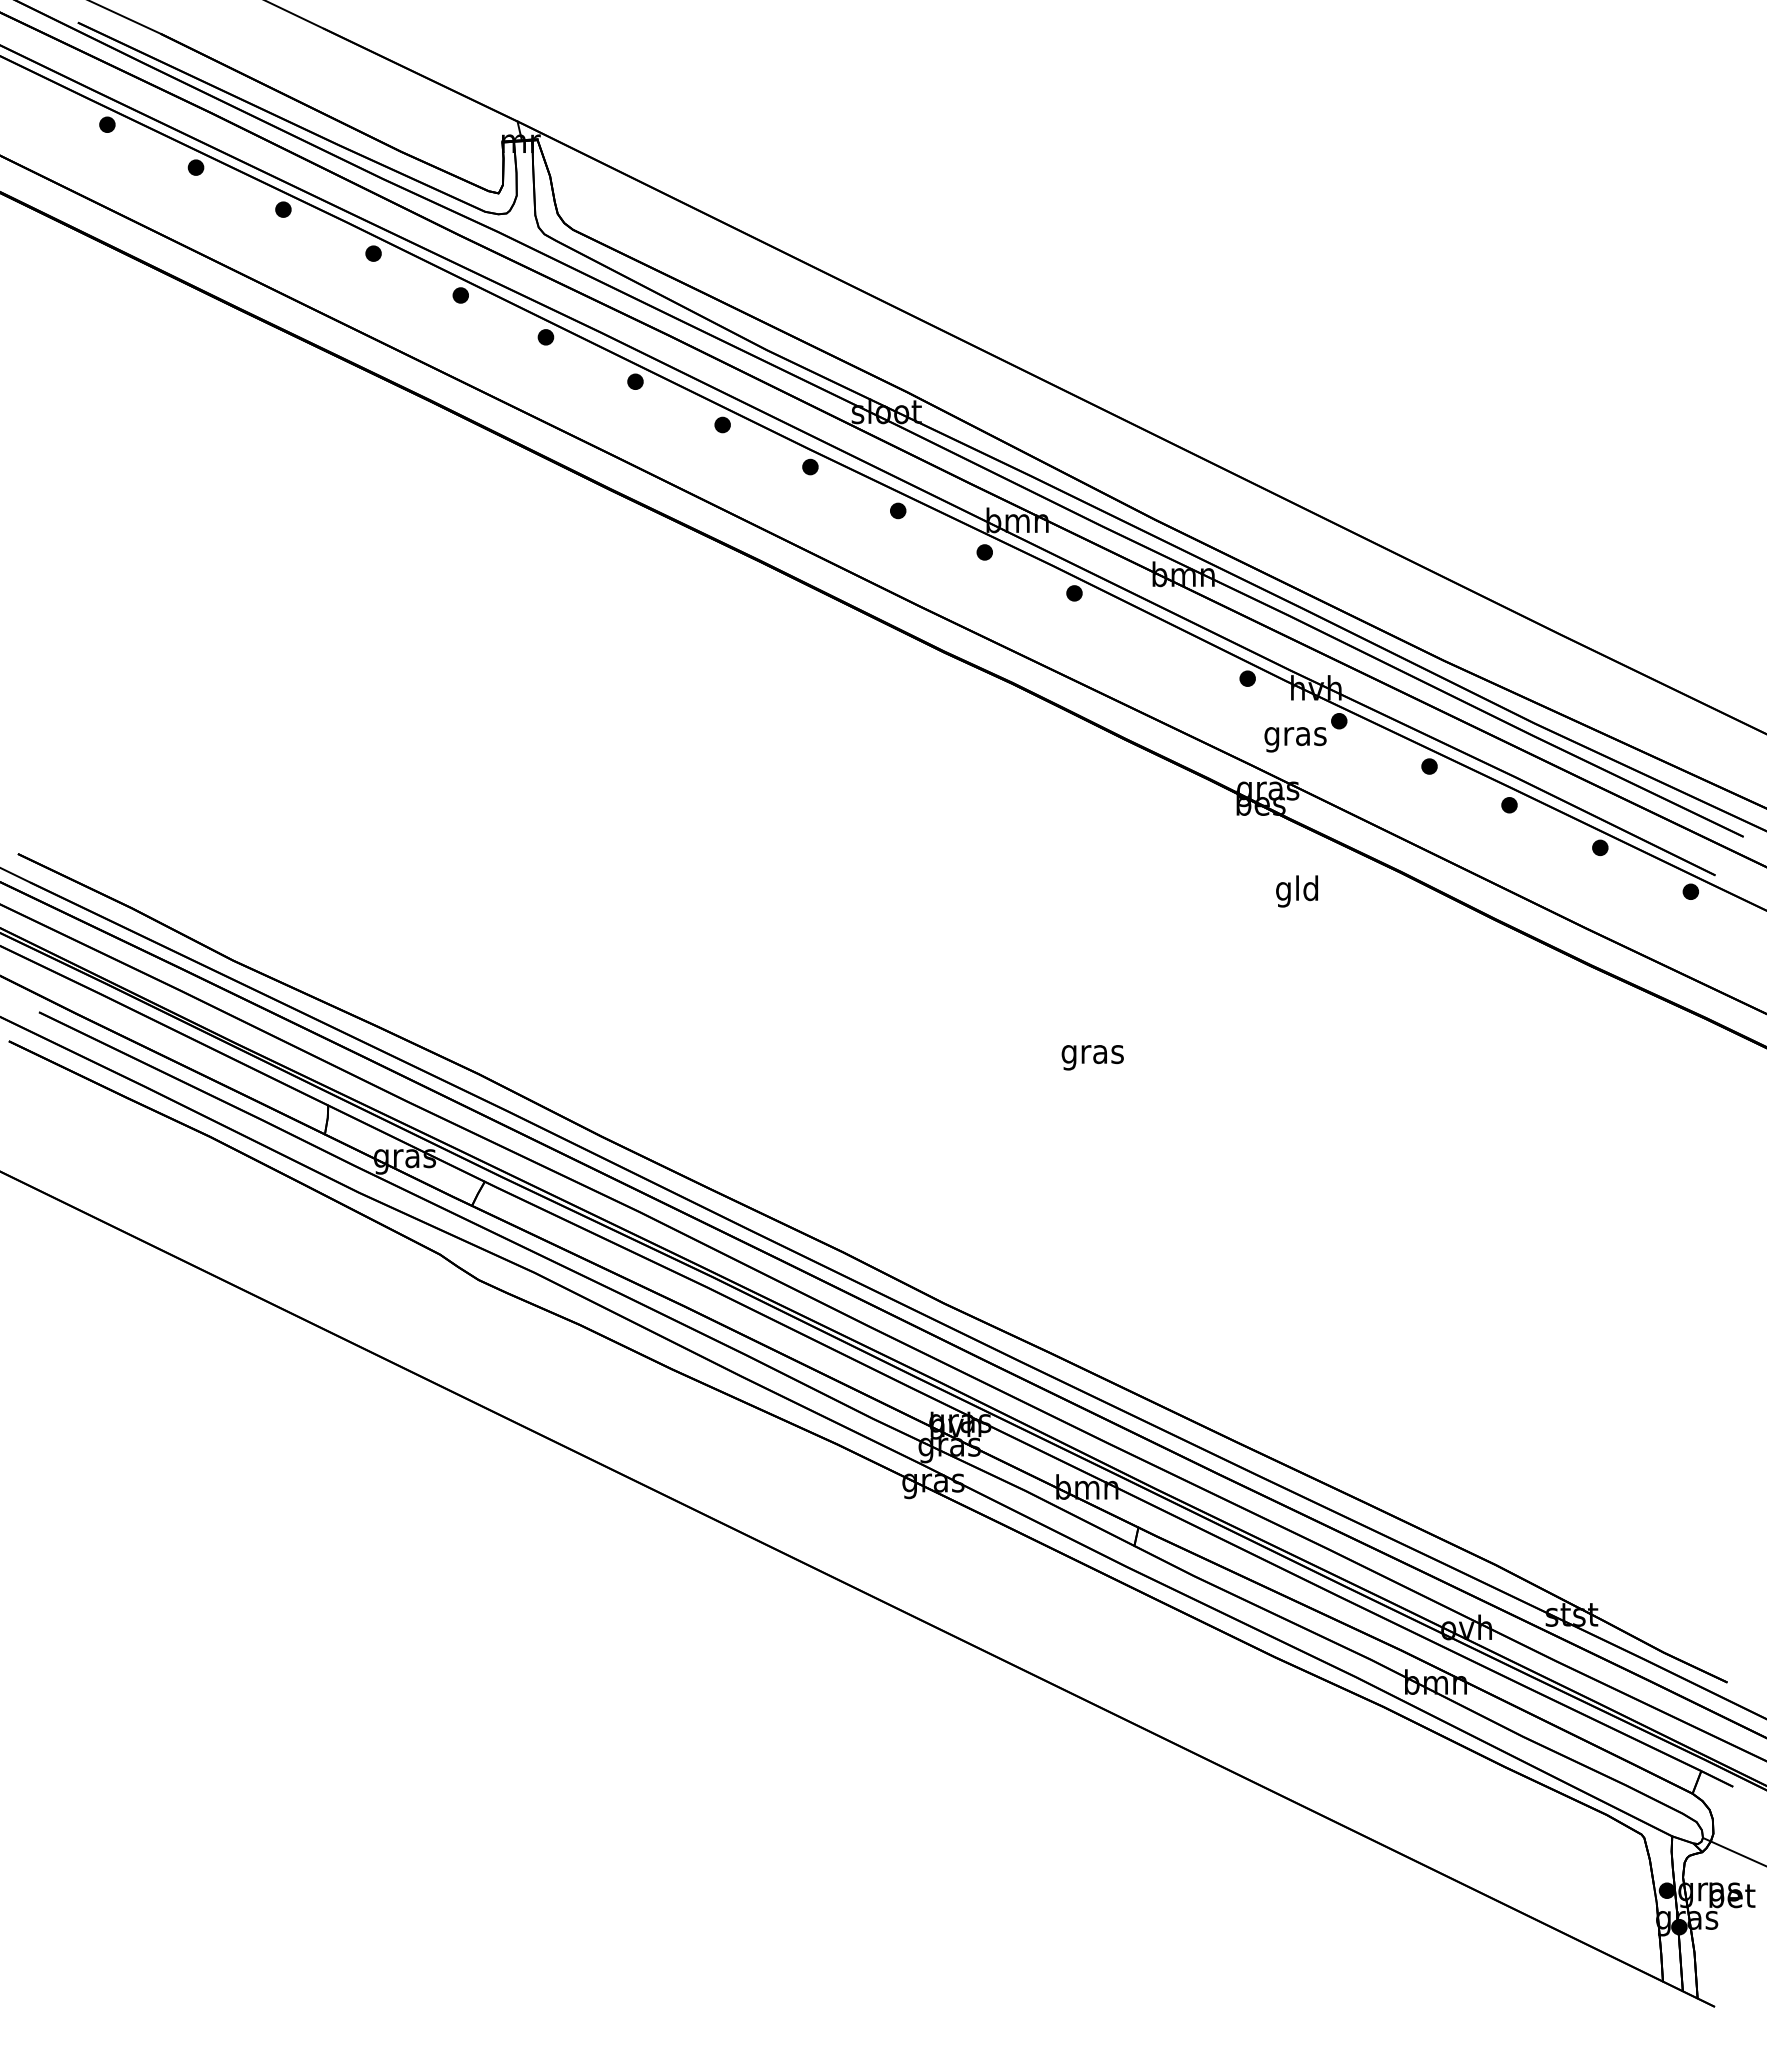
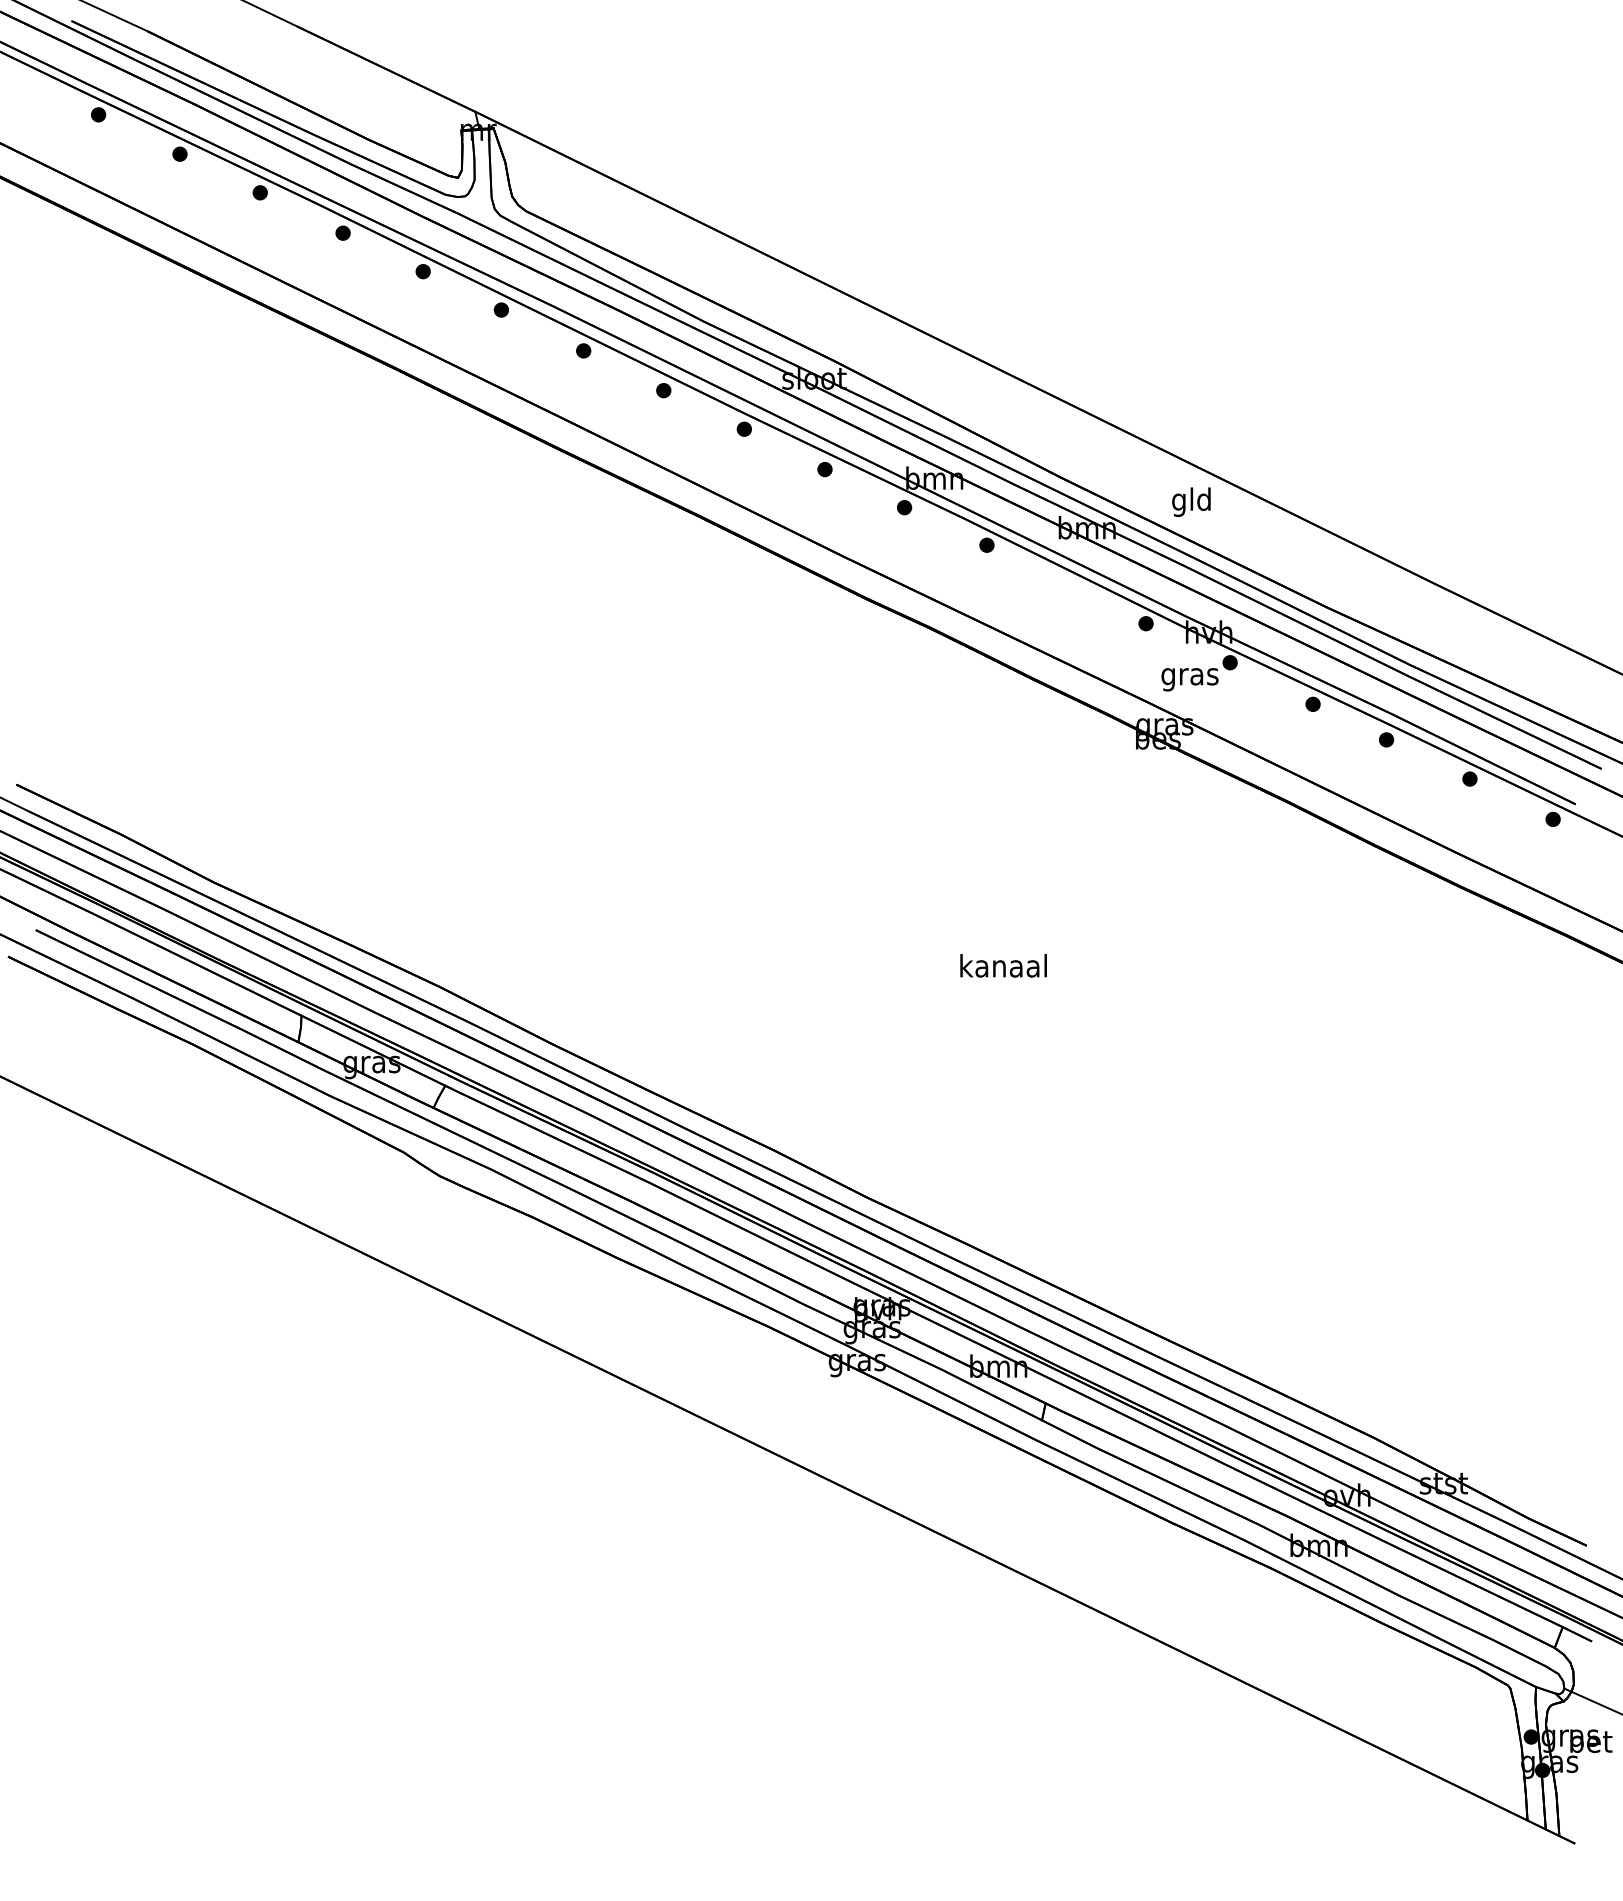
text: (1296, 891) -> (1190, 502), moved
text: (1092, 1054) -> (1003, 968), gras -> kanaal

